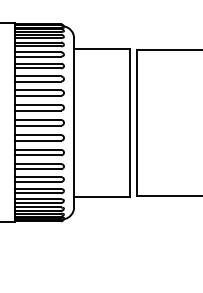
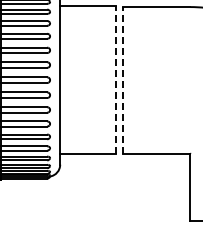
line: (129, 122) -> (115, 79), solid -> dashed
line: (136, 122) -> (122, 79), solid -> dashed

